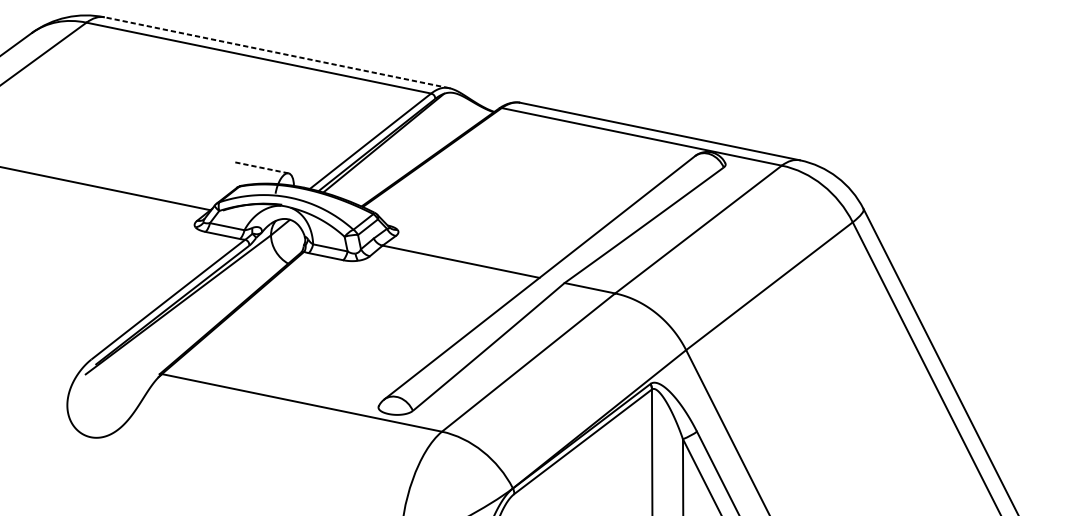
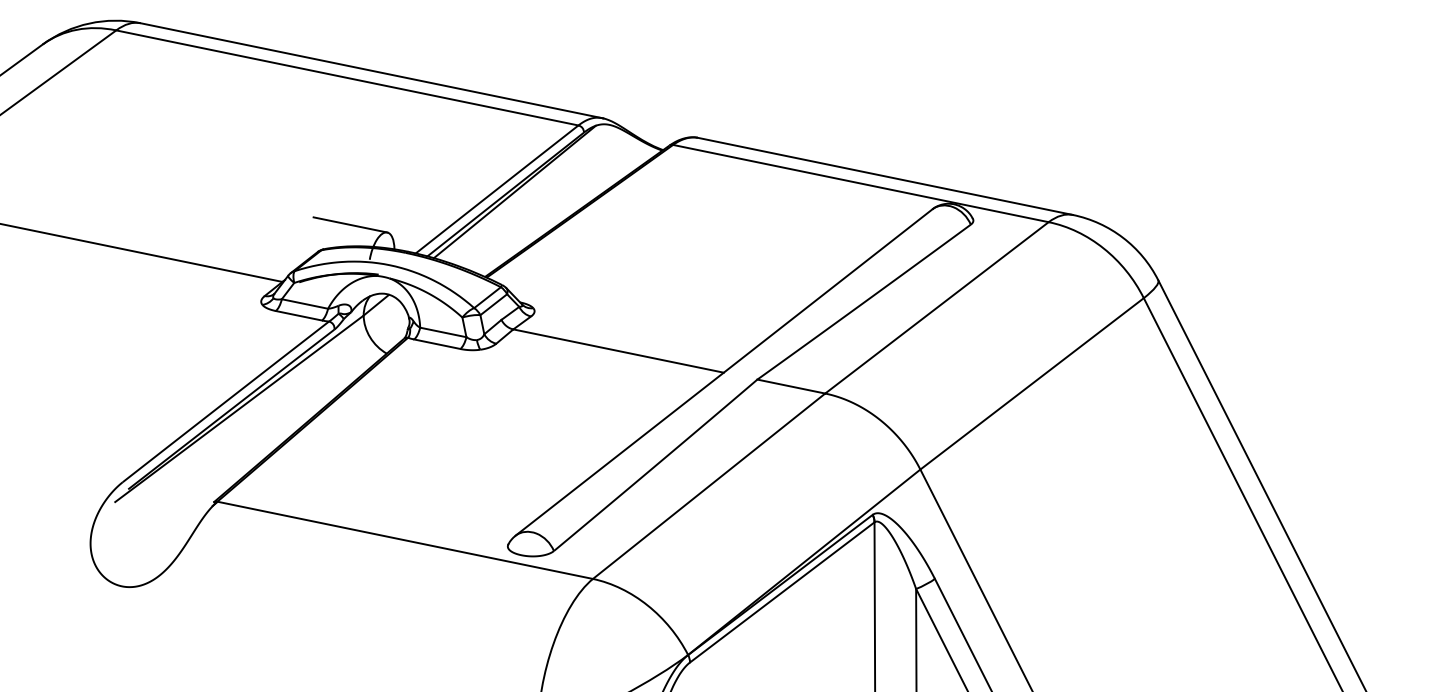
line: (276, 52) -> (371, 70), dashed -> solid
line: (261, 167) -> (350, 224), dashed -> solid

